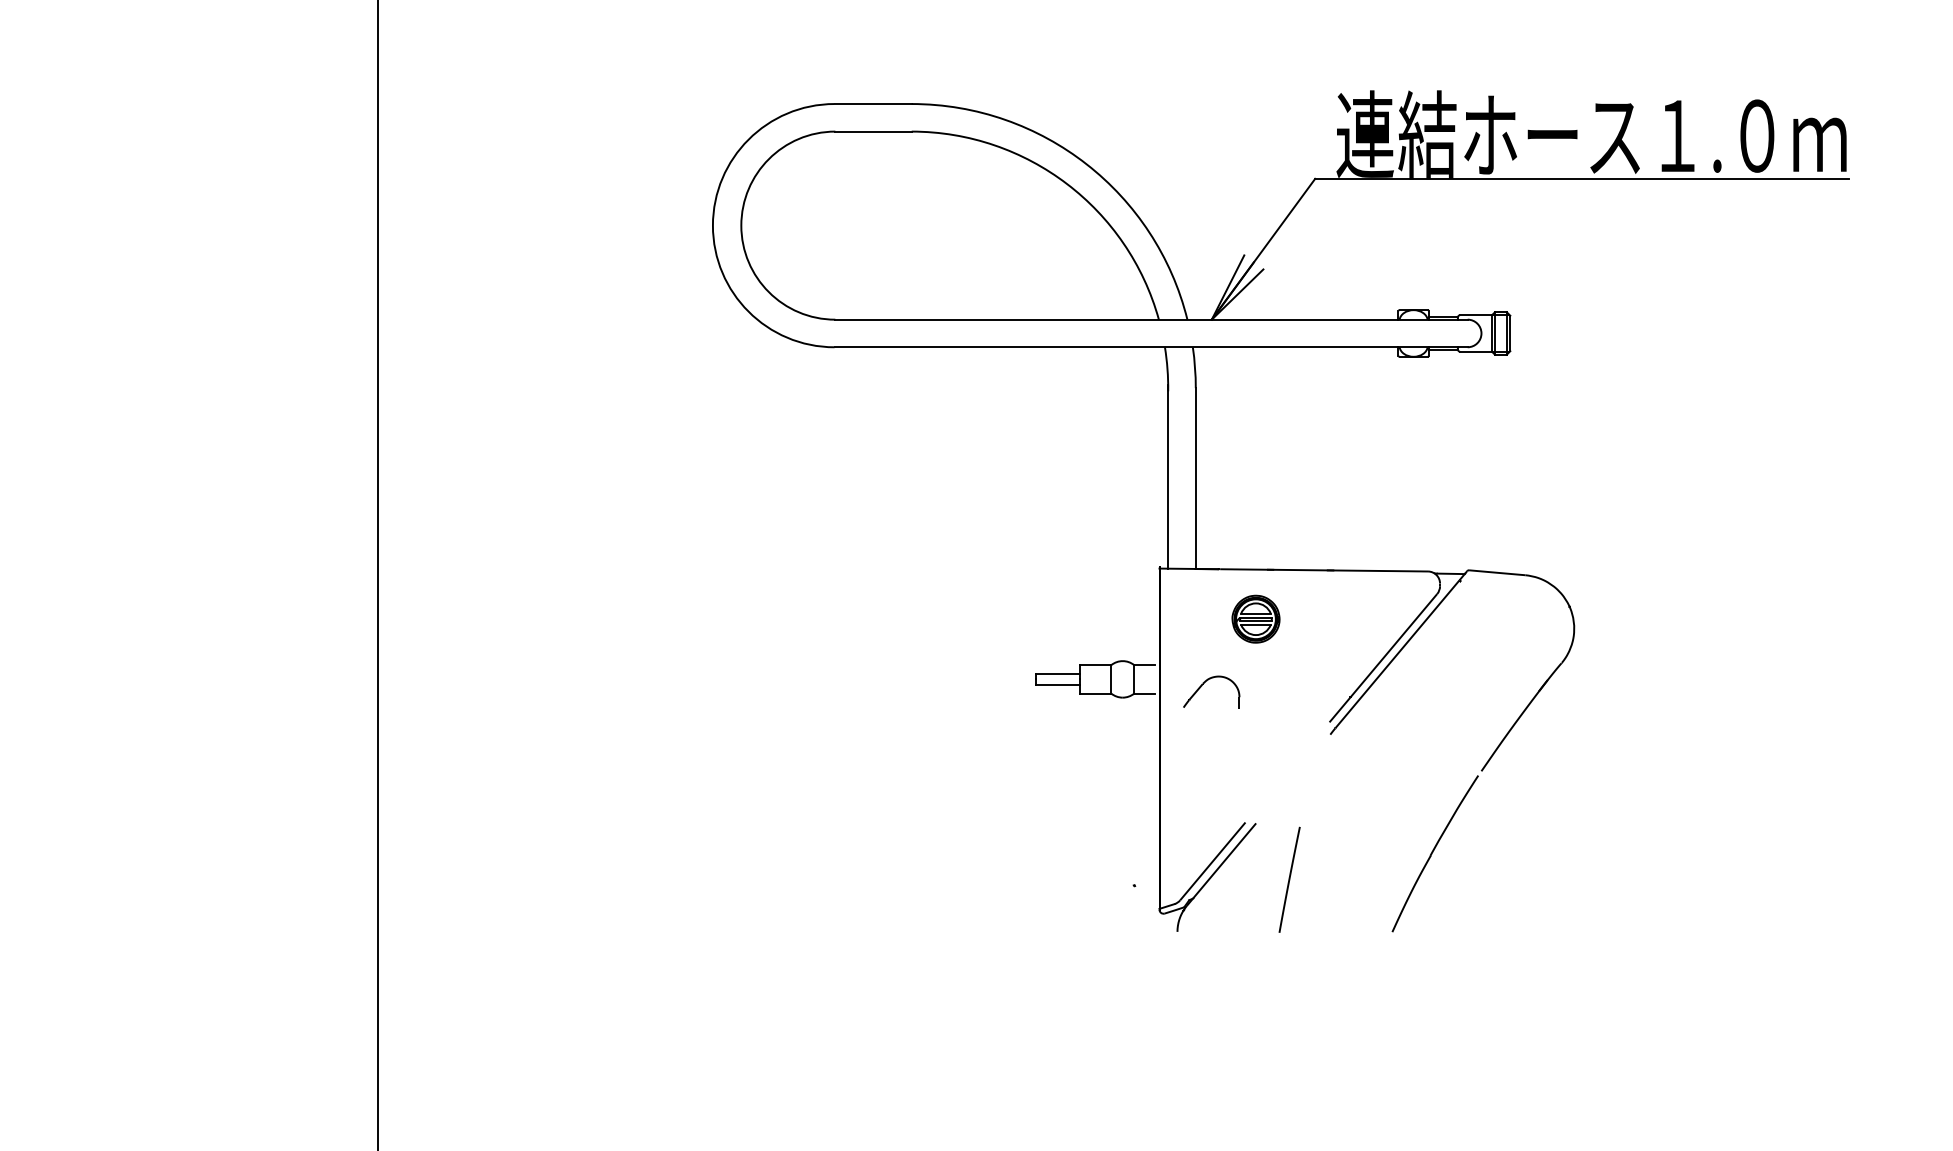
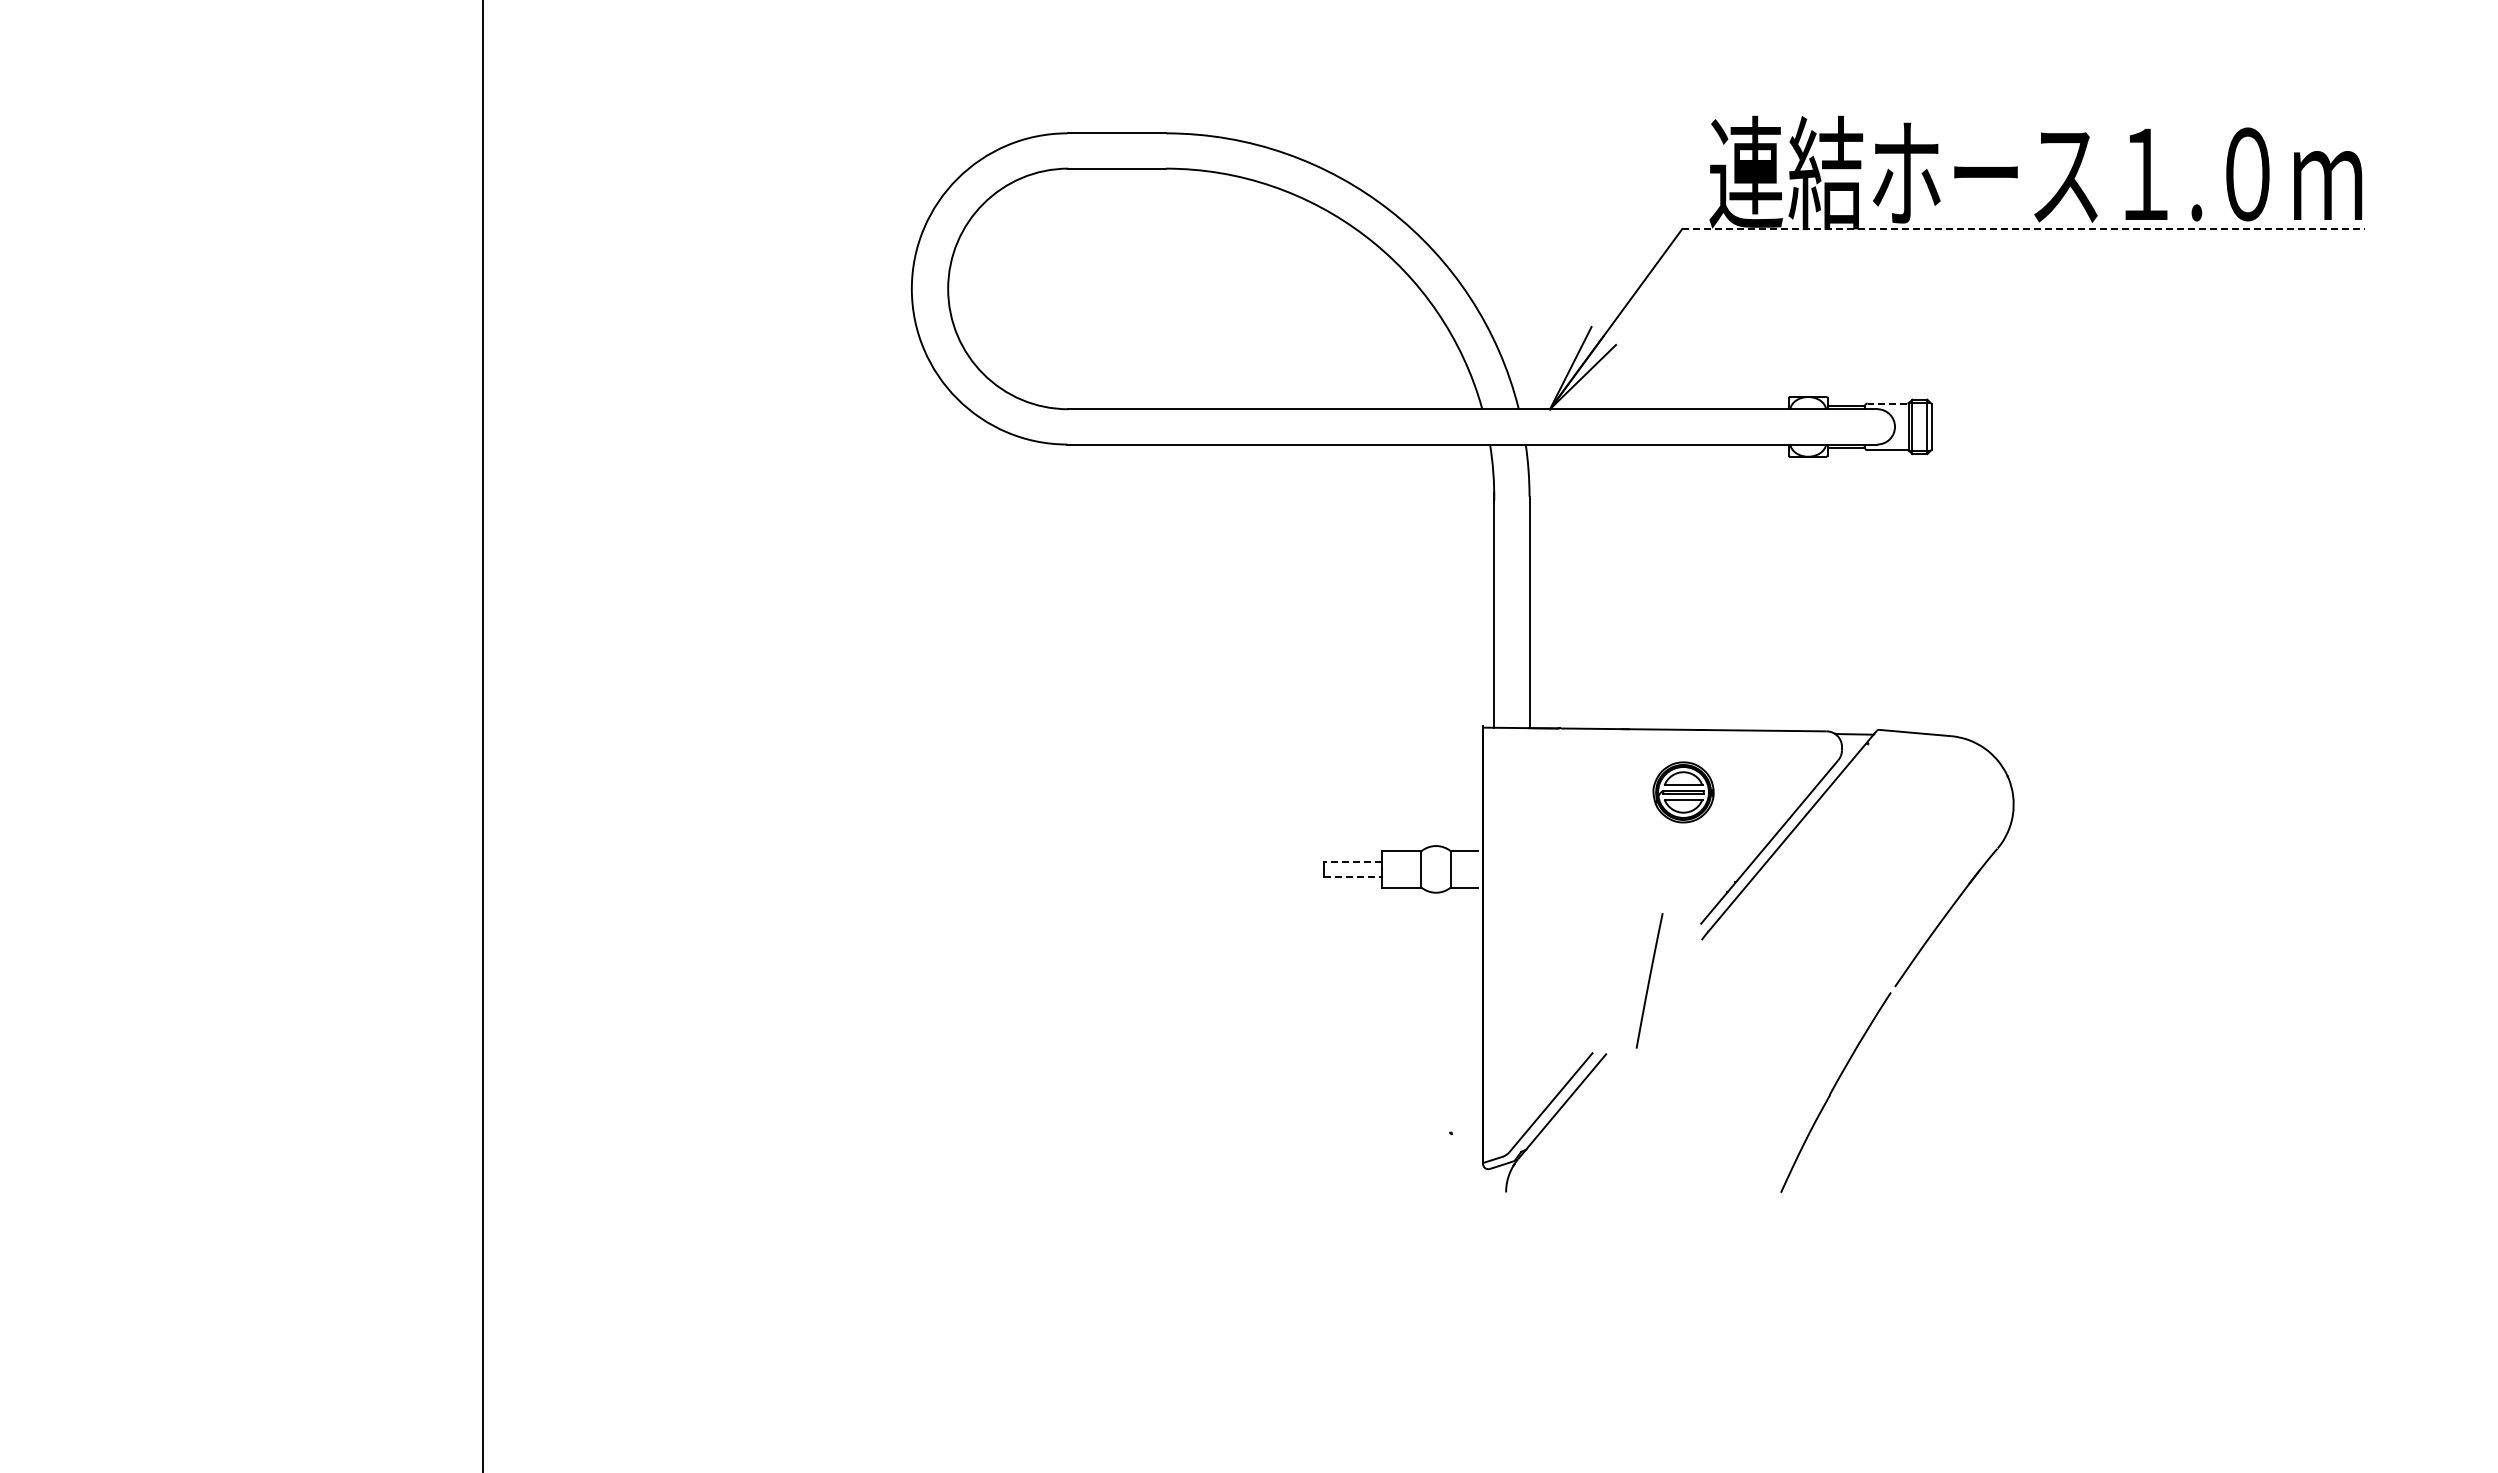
line: (1582, 179) -> (2024, 229), solid -> dashed
line: (1475, 315) -> (1887, 403), solid -> dashed
part: (1255, 619) -> (1683, 792), moved
line: (1058, 673) -> (1353, 861), solid -> dashed
line: (1058, 684) -> (1353, 876), solid -> dashed
part: (1202, 686) -> (1537, 878), removed
line: (1289, 879) -> (1649, 980), moved

